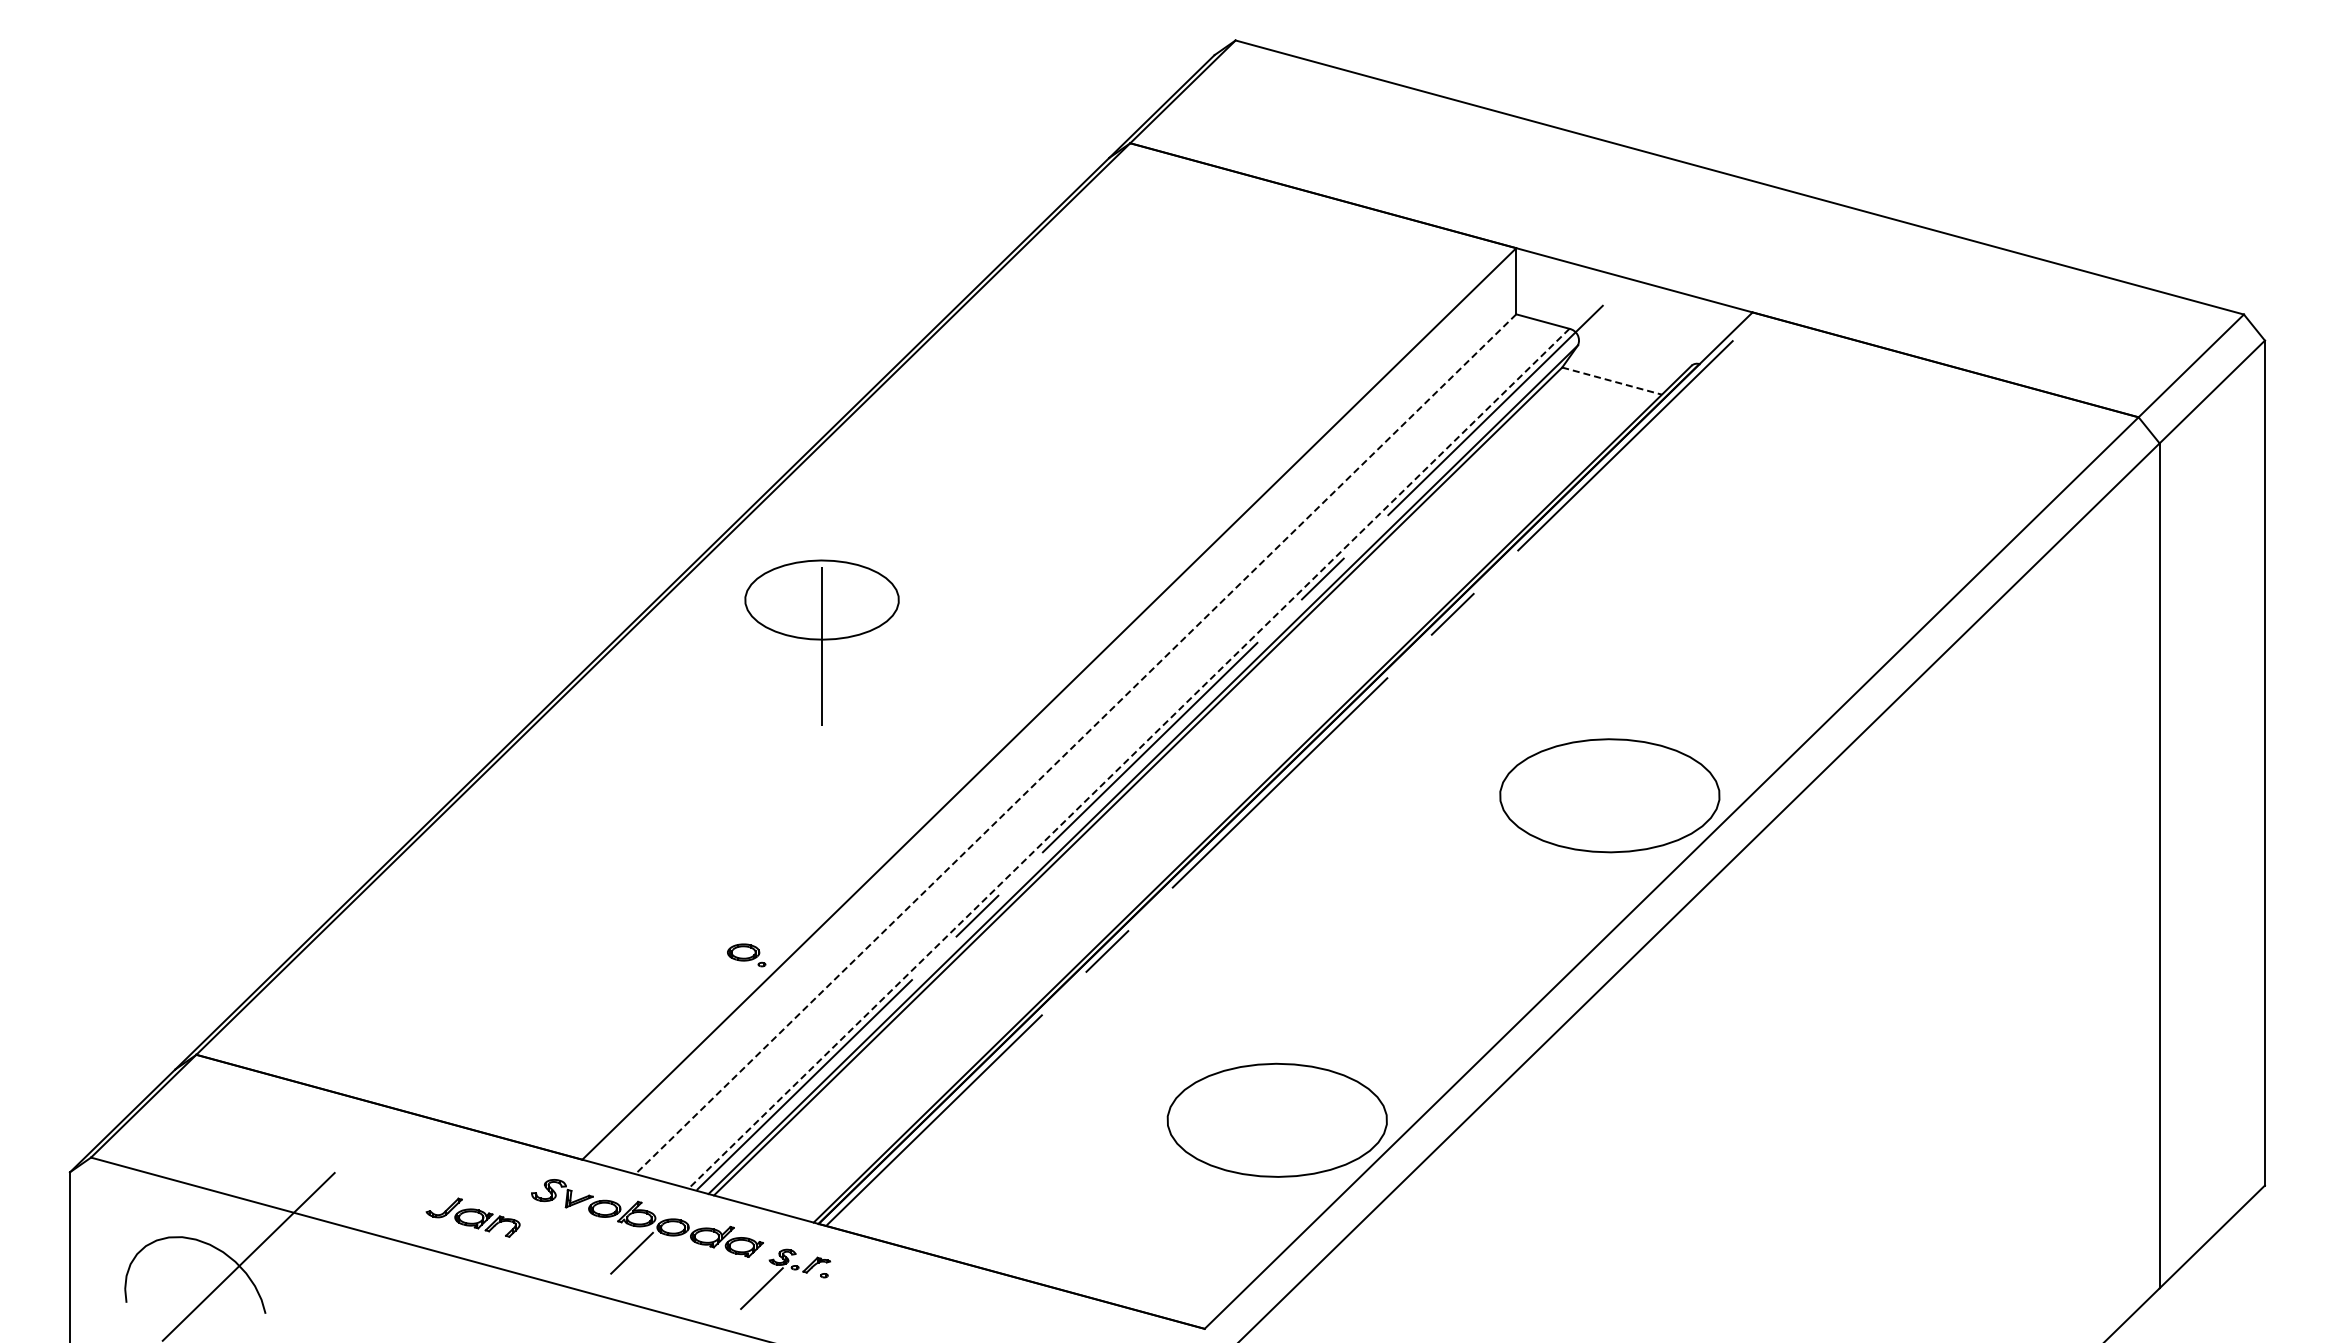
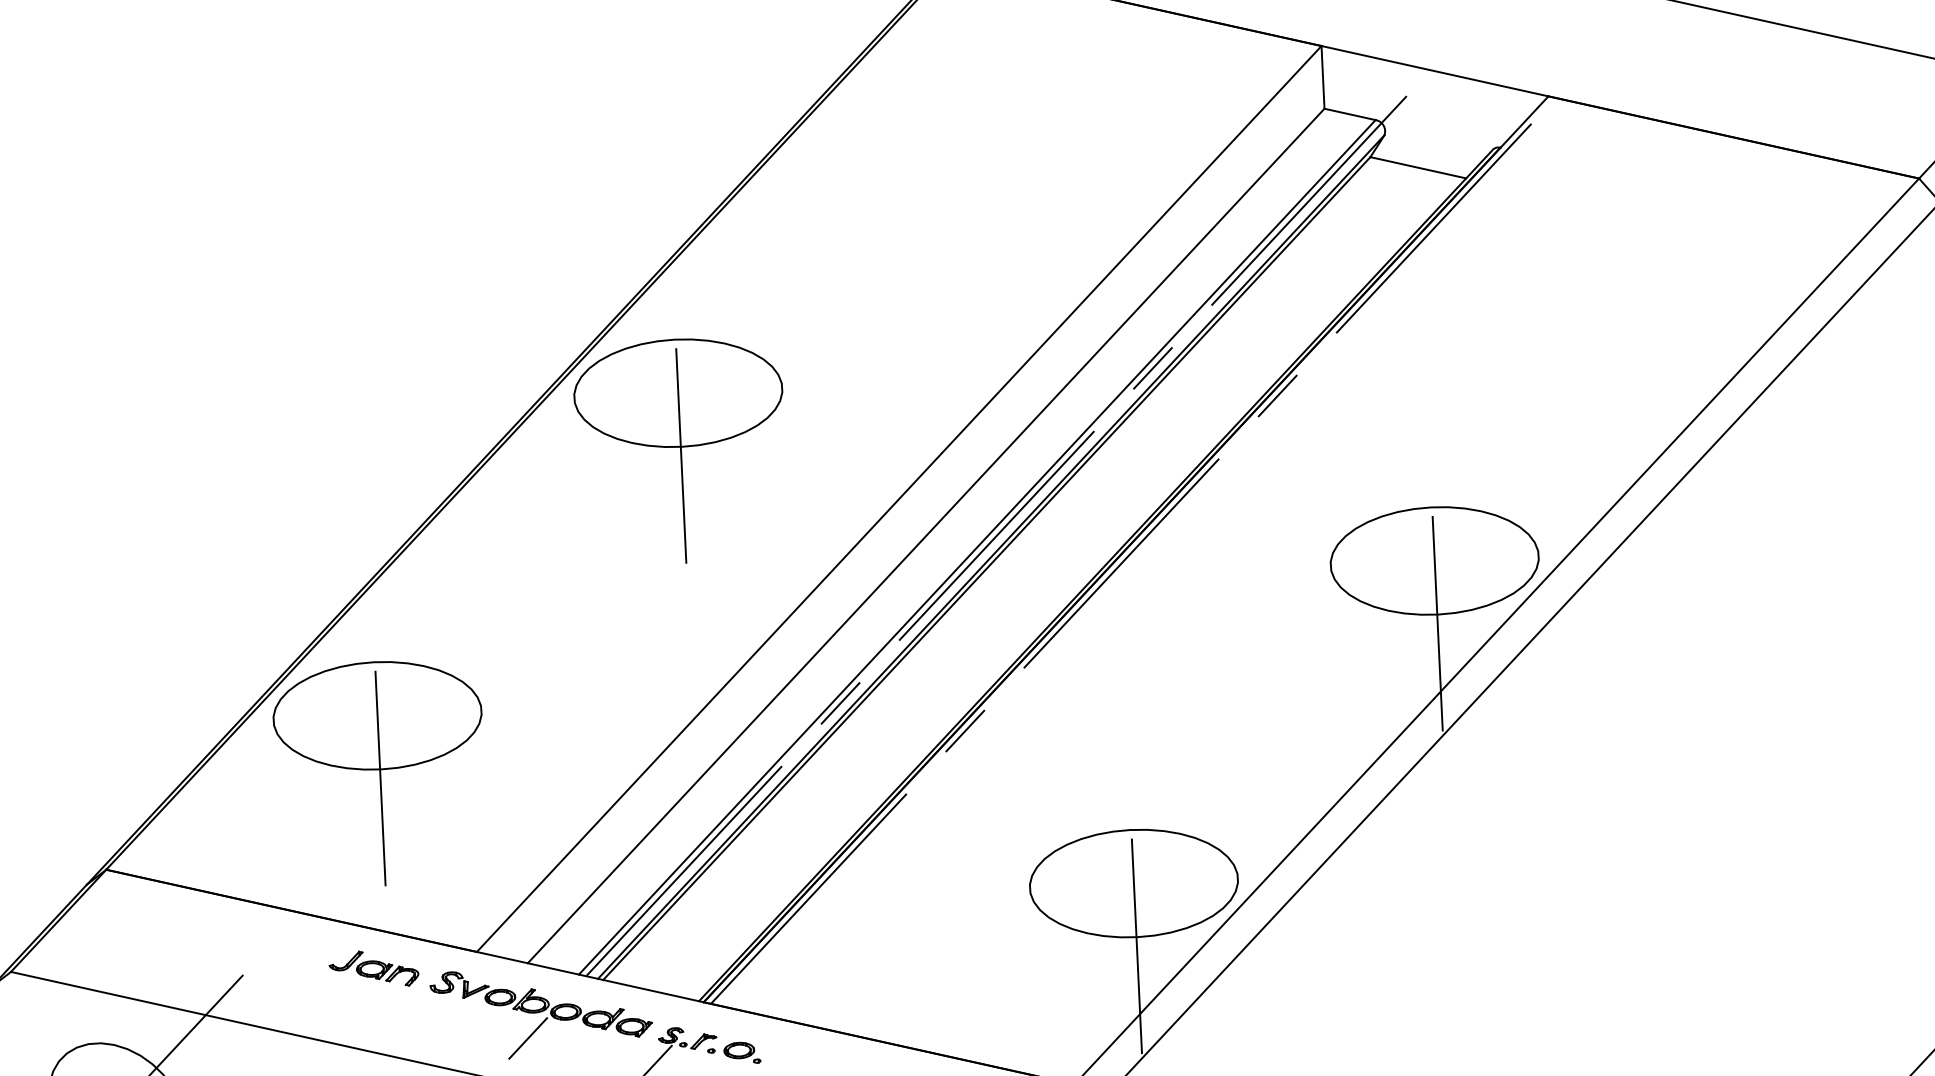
line: (1612, 381) -> (1418, 168), dashed -> solid
part: (821, 642) -> (680, 450), size x1.43
line: (1075, 744) -> (925, 536), dashed -> solid
line: (1128, 759) -> (976, 548), dashed -> solid
line: (1609, 861) -> (1437, 623), added
part: (746, 955) -> (742, 1053), moved
part: (489, 966) -> (380, 772), added
line: (1277, 1186) -> (1137, 946), added
part: (472, 1217) -> (373, 968), moved

